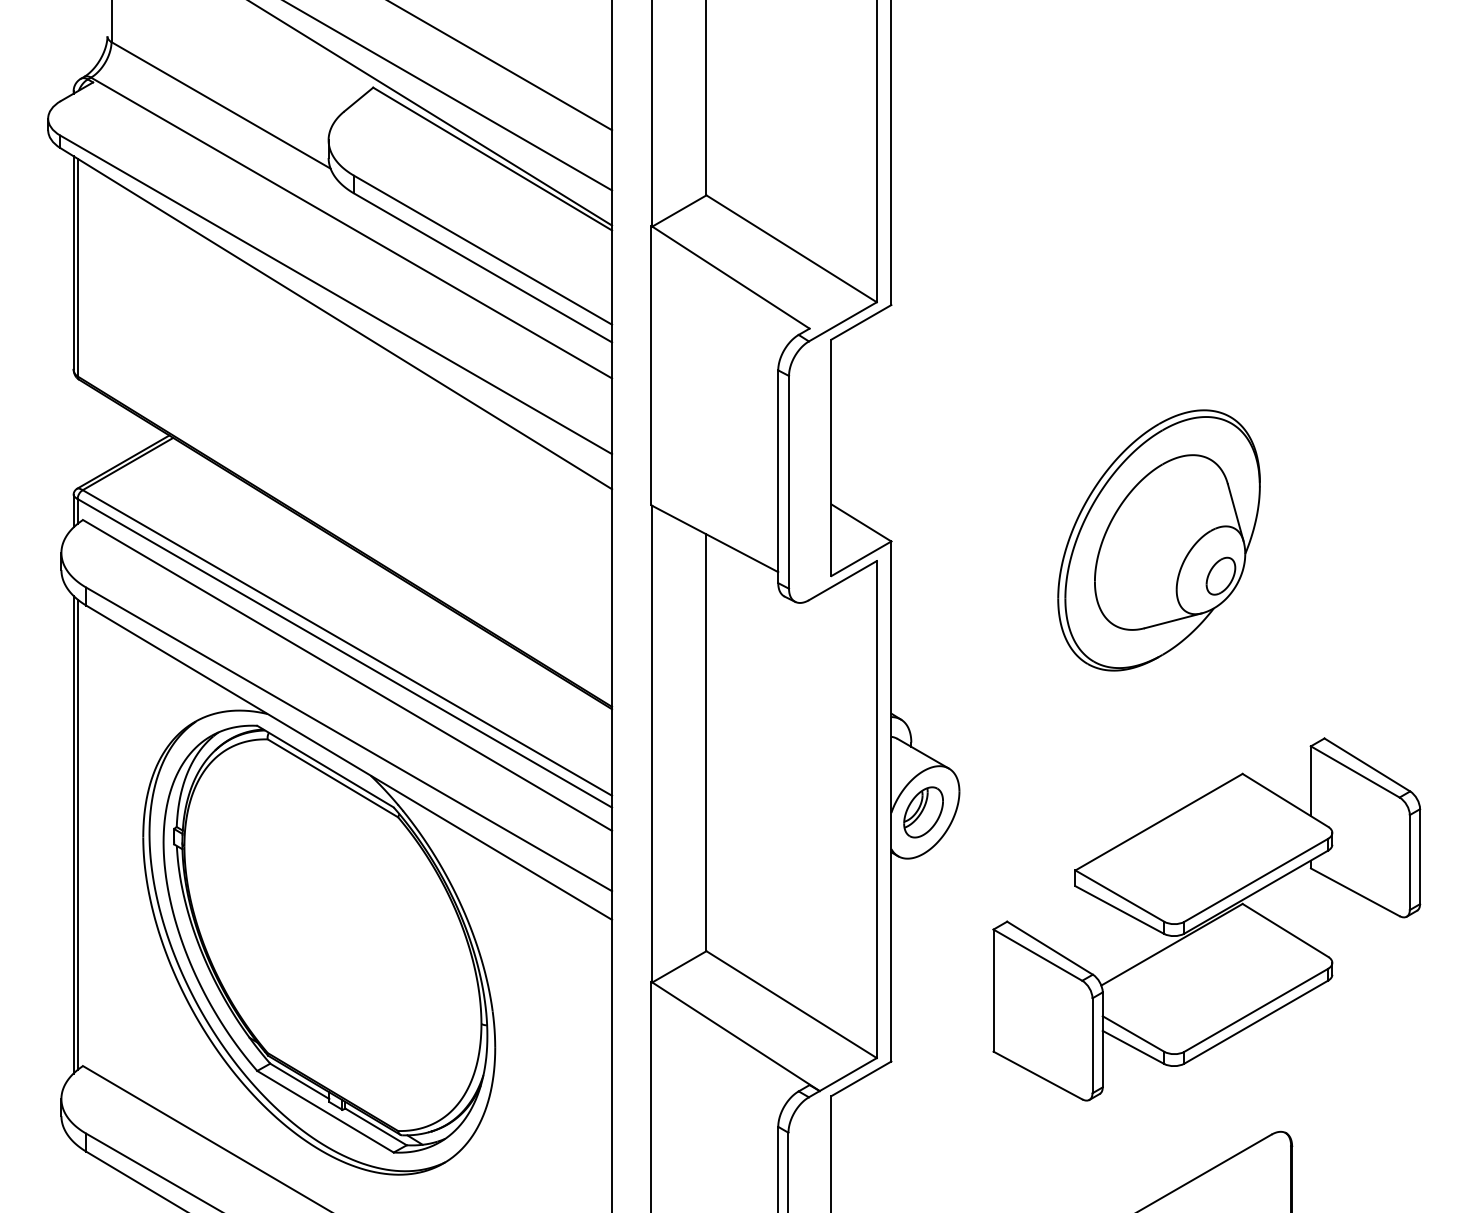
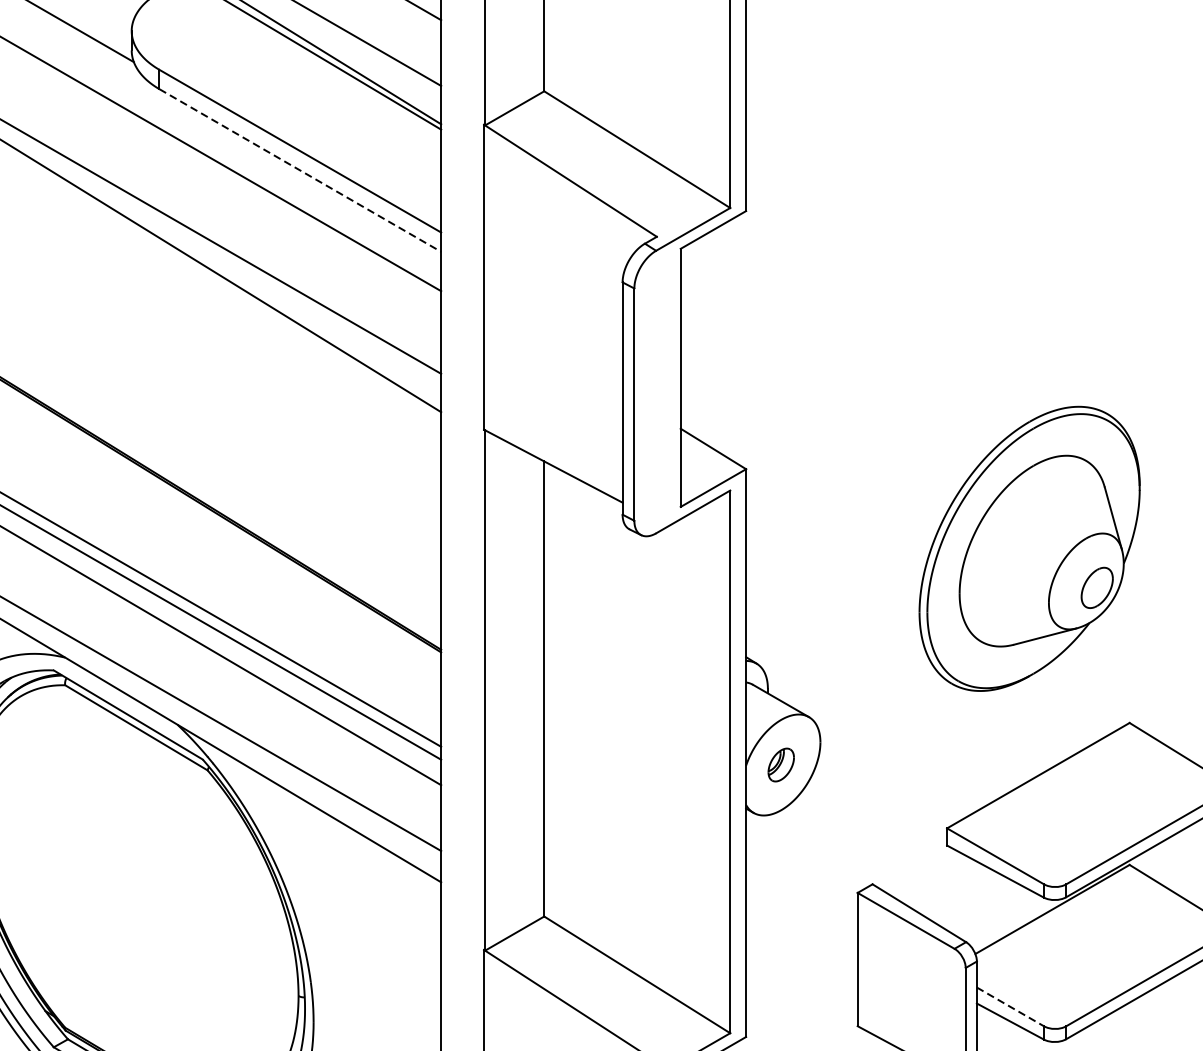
line: (483, 267) -> (300, 170), solid -> dashed
part: (1158, 540) -> (1029, 548), moved
part: (923, 812) -> (781, 765), size x0.6
line: (1133, 1034) -> (1010, 1007), solid -> dashed

